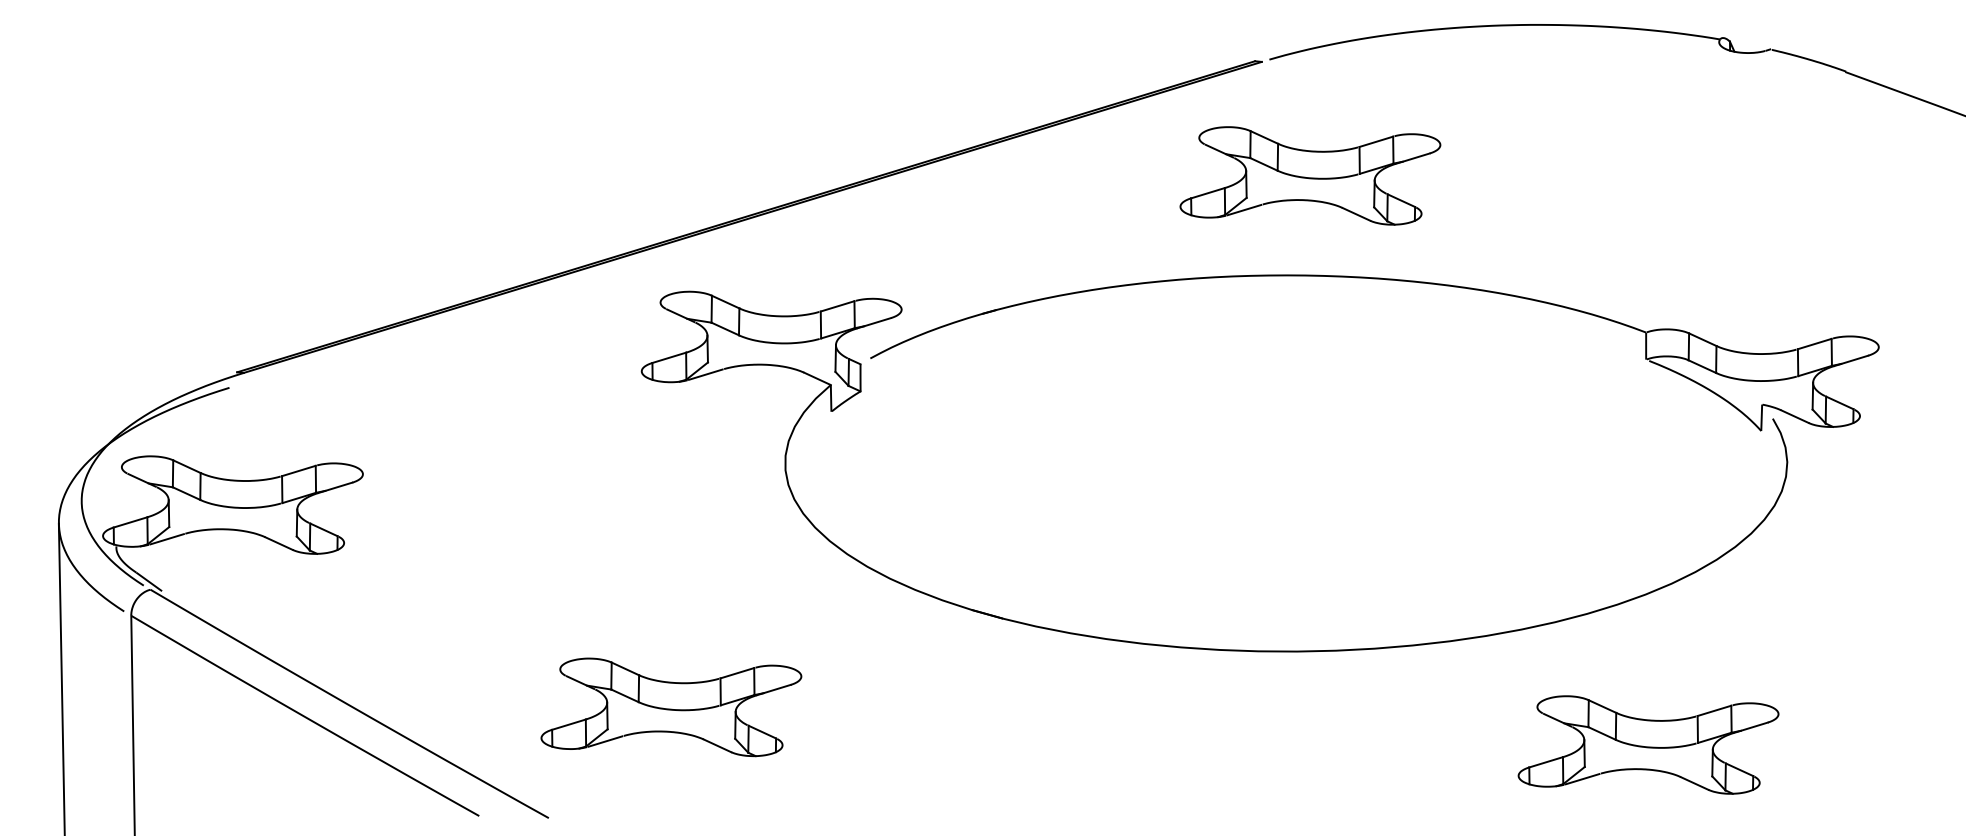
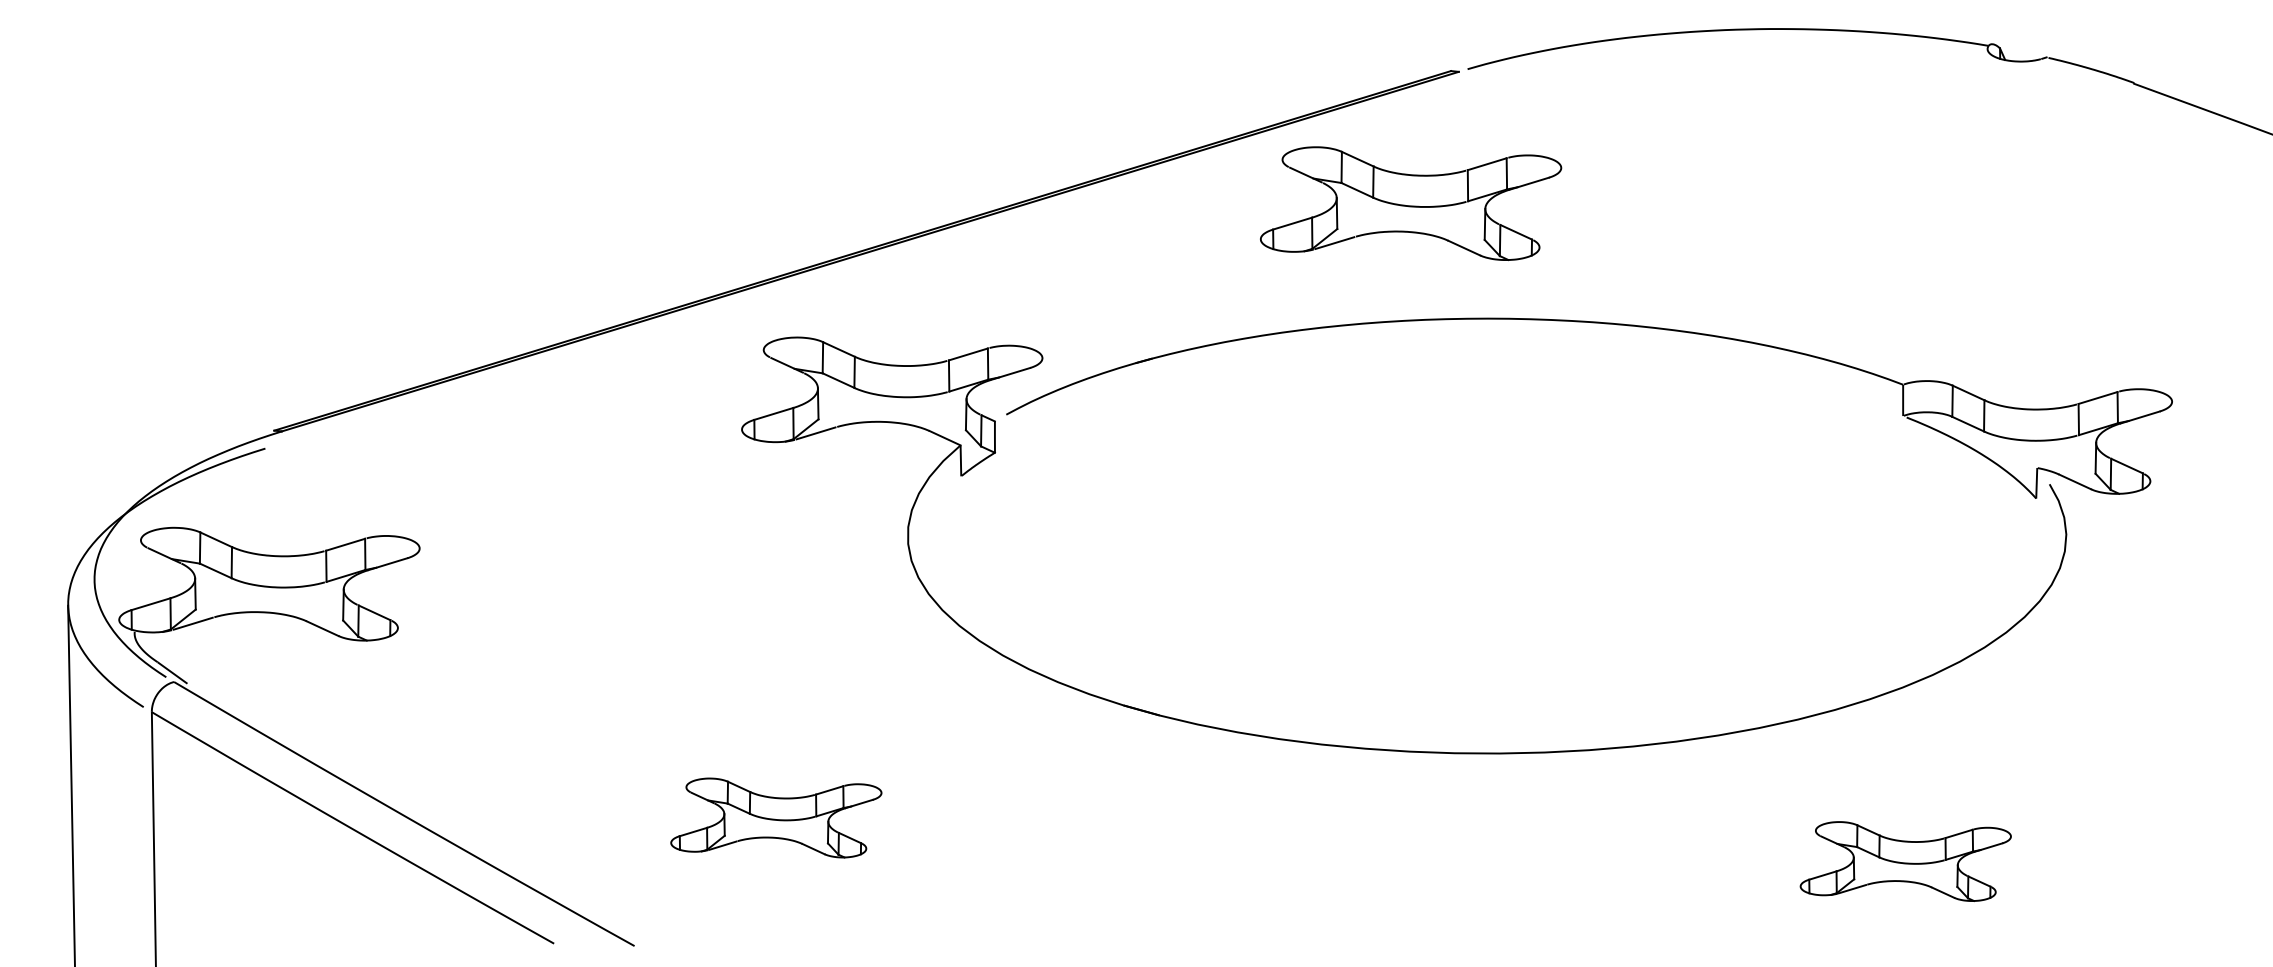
part: (1310, 175) -> (1411, 203), moved
part: (671, 706) -> (776, 817), size x0.7
part: (1648, 744) -> (1905, 861), size x0.7

